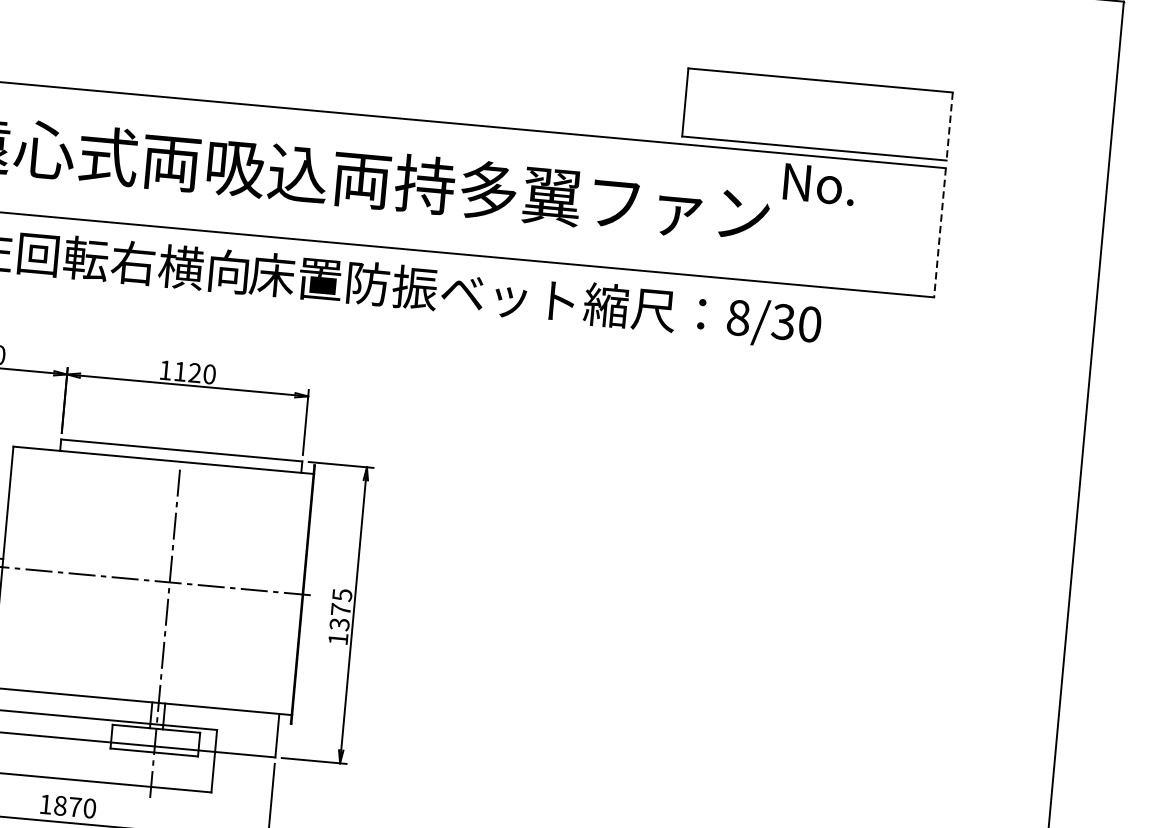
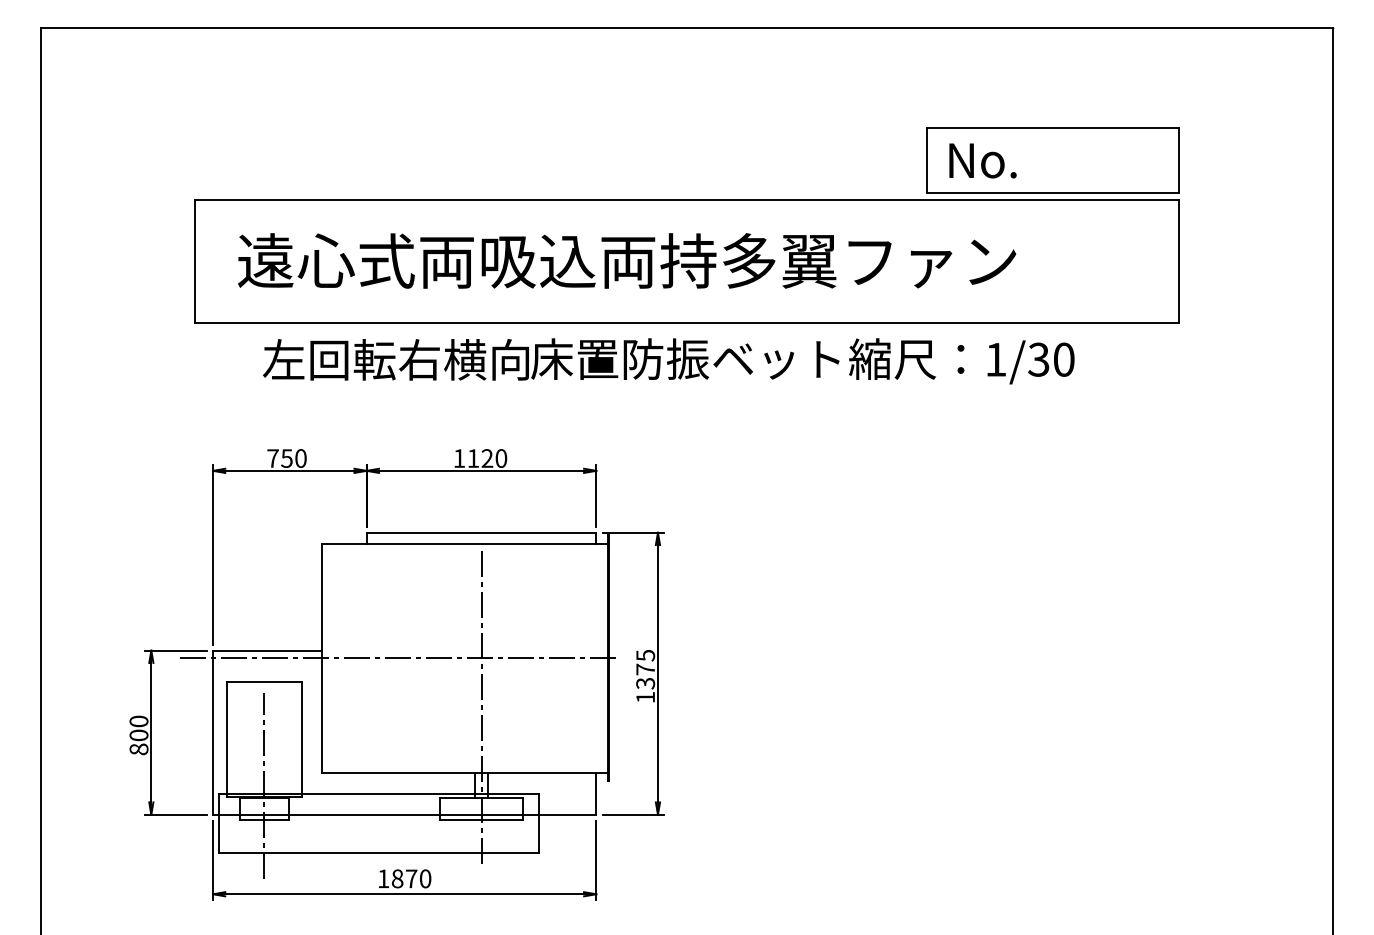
line: (950, 127) -> (1179, 161), dashed -> solid
text: (818, 184) -> (982, 160), moved
line: (940, 233) -> (1179, 262), dashed -> solid
text: (737, 317) -> (995, 359), 8/30 -> 1/30

